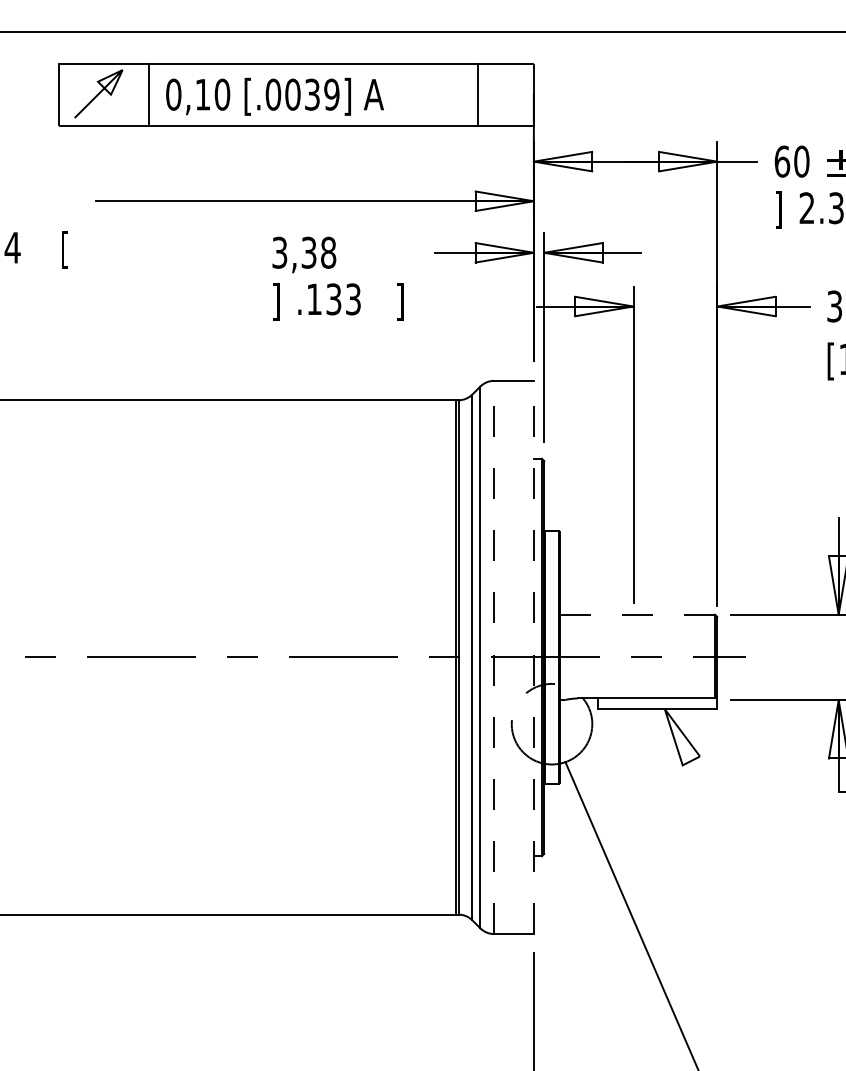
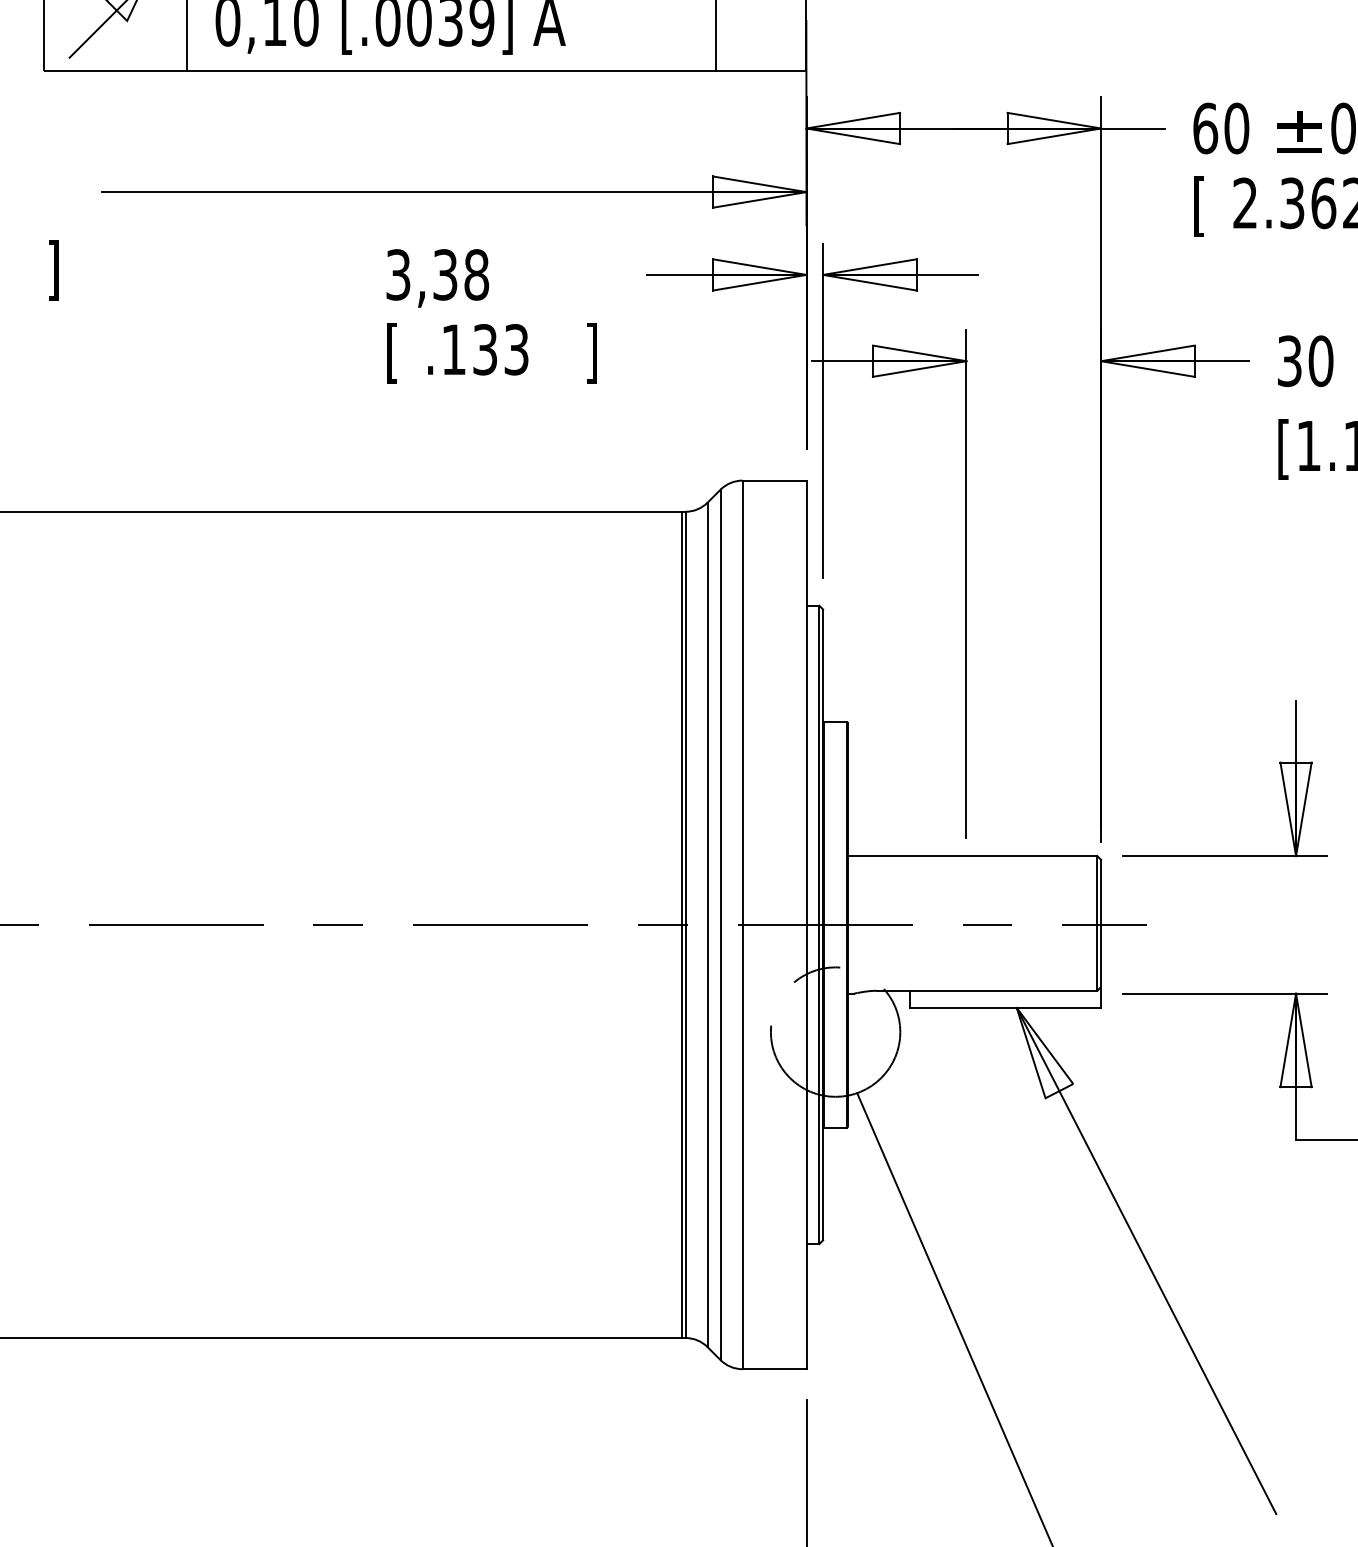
text: (778, 209) -> (1199, 205), ] -> [
text: (64, 249) -> (52, 269), [ -> ]
text: (276, 301) -> (393, 353), ] -> [
line: (637, 614) -> (972, 855), dashed -> solid
line: (494, 657) -> (743, 924), dashed -> solid
line: (533, 657) -> (805, 924), dashed -> solid
line: (745, 866) -> (1146, 1260), added

